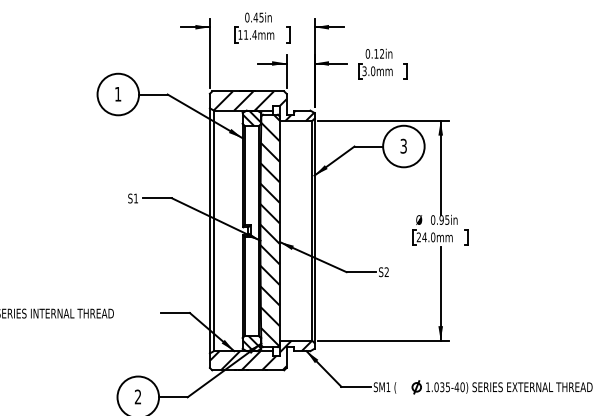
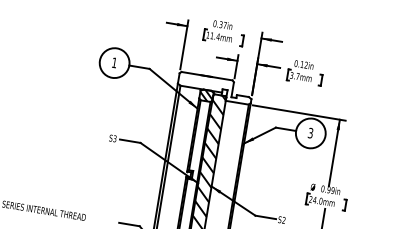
text: (258, 17) -> (222, 25), 0.45in -> 0.37in
text: (373, 71) -> (298, 76), 3.0mm -> 3.7mm
hatch: (263, 106) -> (216, 88), removed
text: (136, 198) -> (115, 138), S1 -> S3
text: (447, 219) -> (333, 190), 0.95in -> 0.99in

